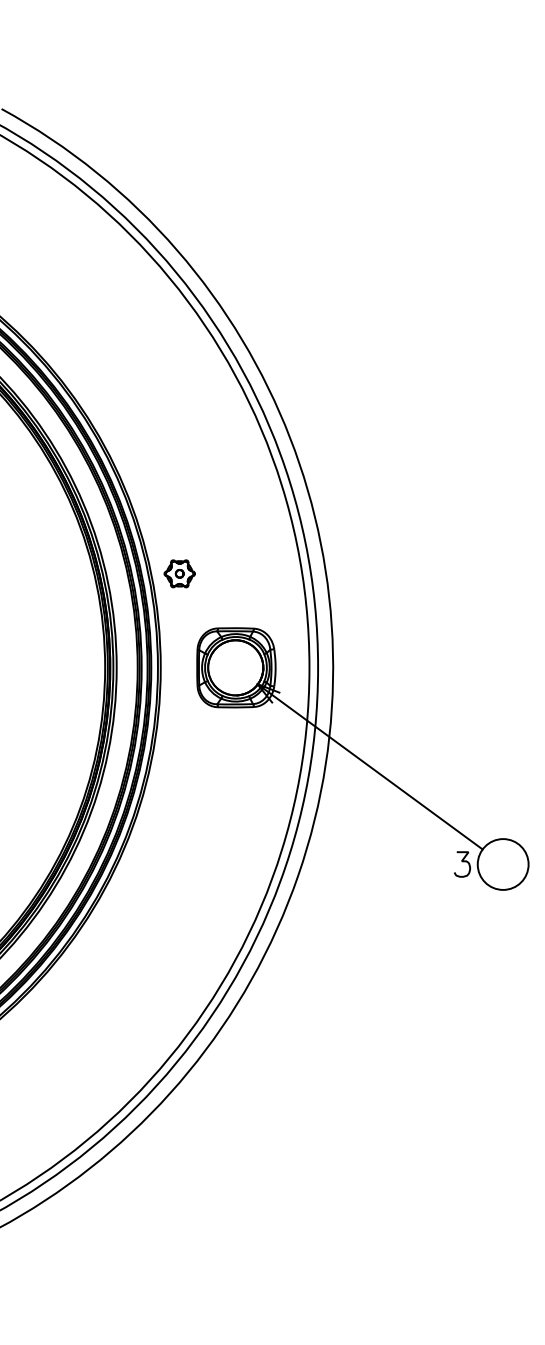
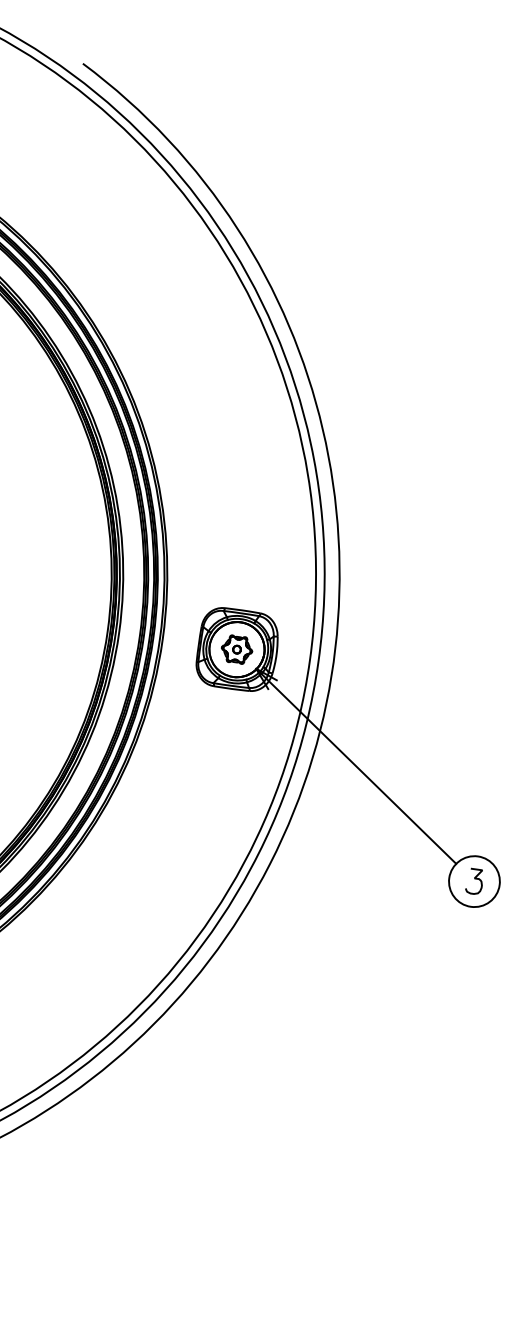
part: (179, 573) -> (236, 649), moved
curve: (462, 862) -> (475, 879), moved

